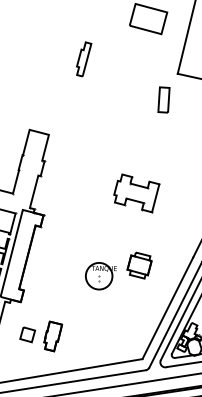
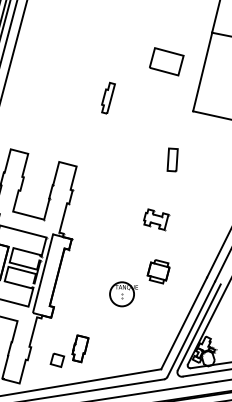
part: (163, 99) -> (172, 159), moved
part: (137, 193) -> (156, 219), size x0.6
part: (139, 265) -> (158, 271), moved
part: (27, 333) -> (57, 359), moved

